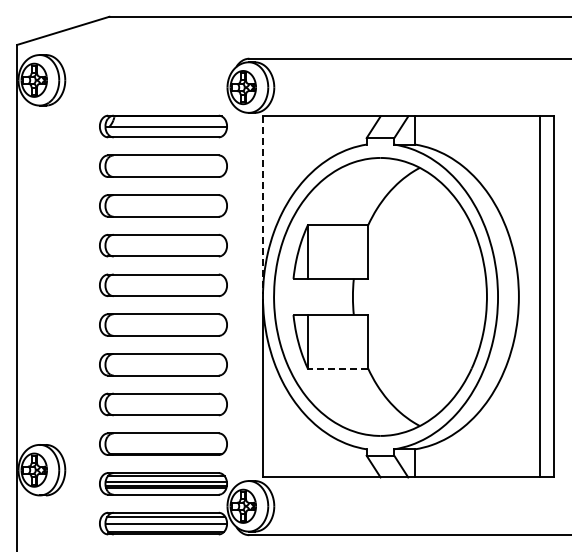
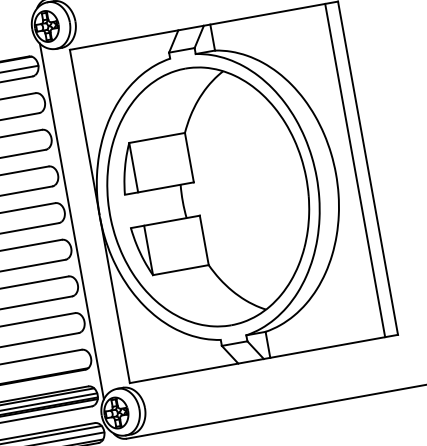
line: (263, 205) -> (85, 131), dashed -> solid
line: (232, 296) -> (71, 221), added
line: (337, 368) -> (180, 270), dashed -> solid

